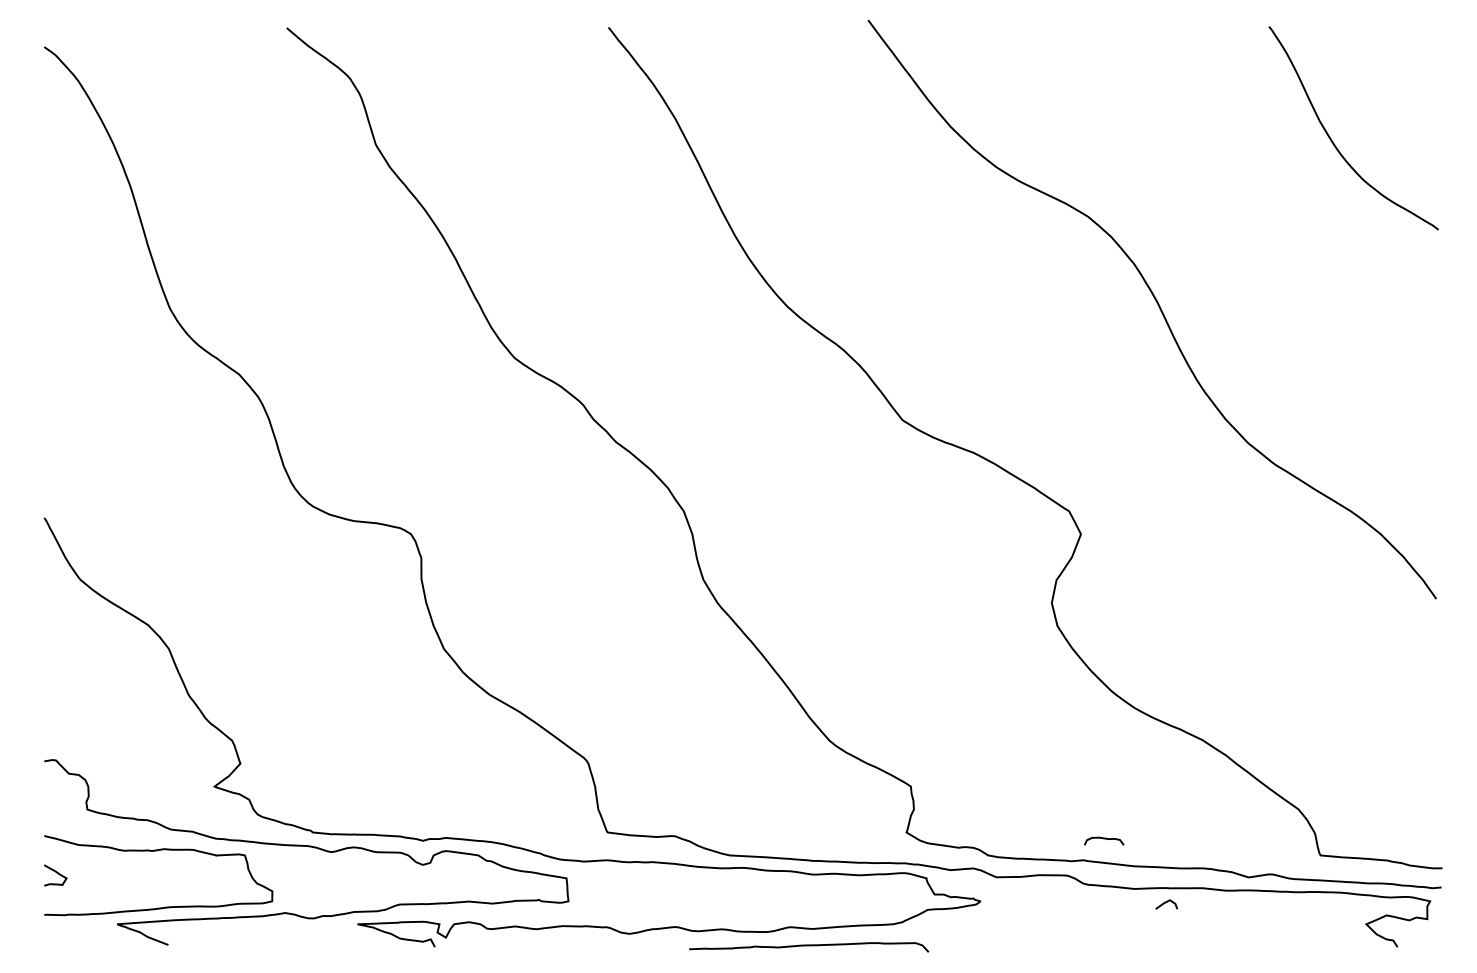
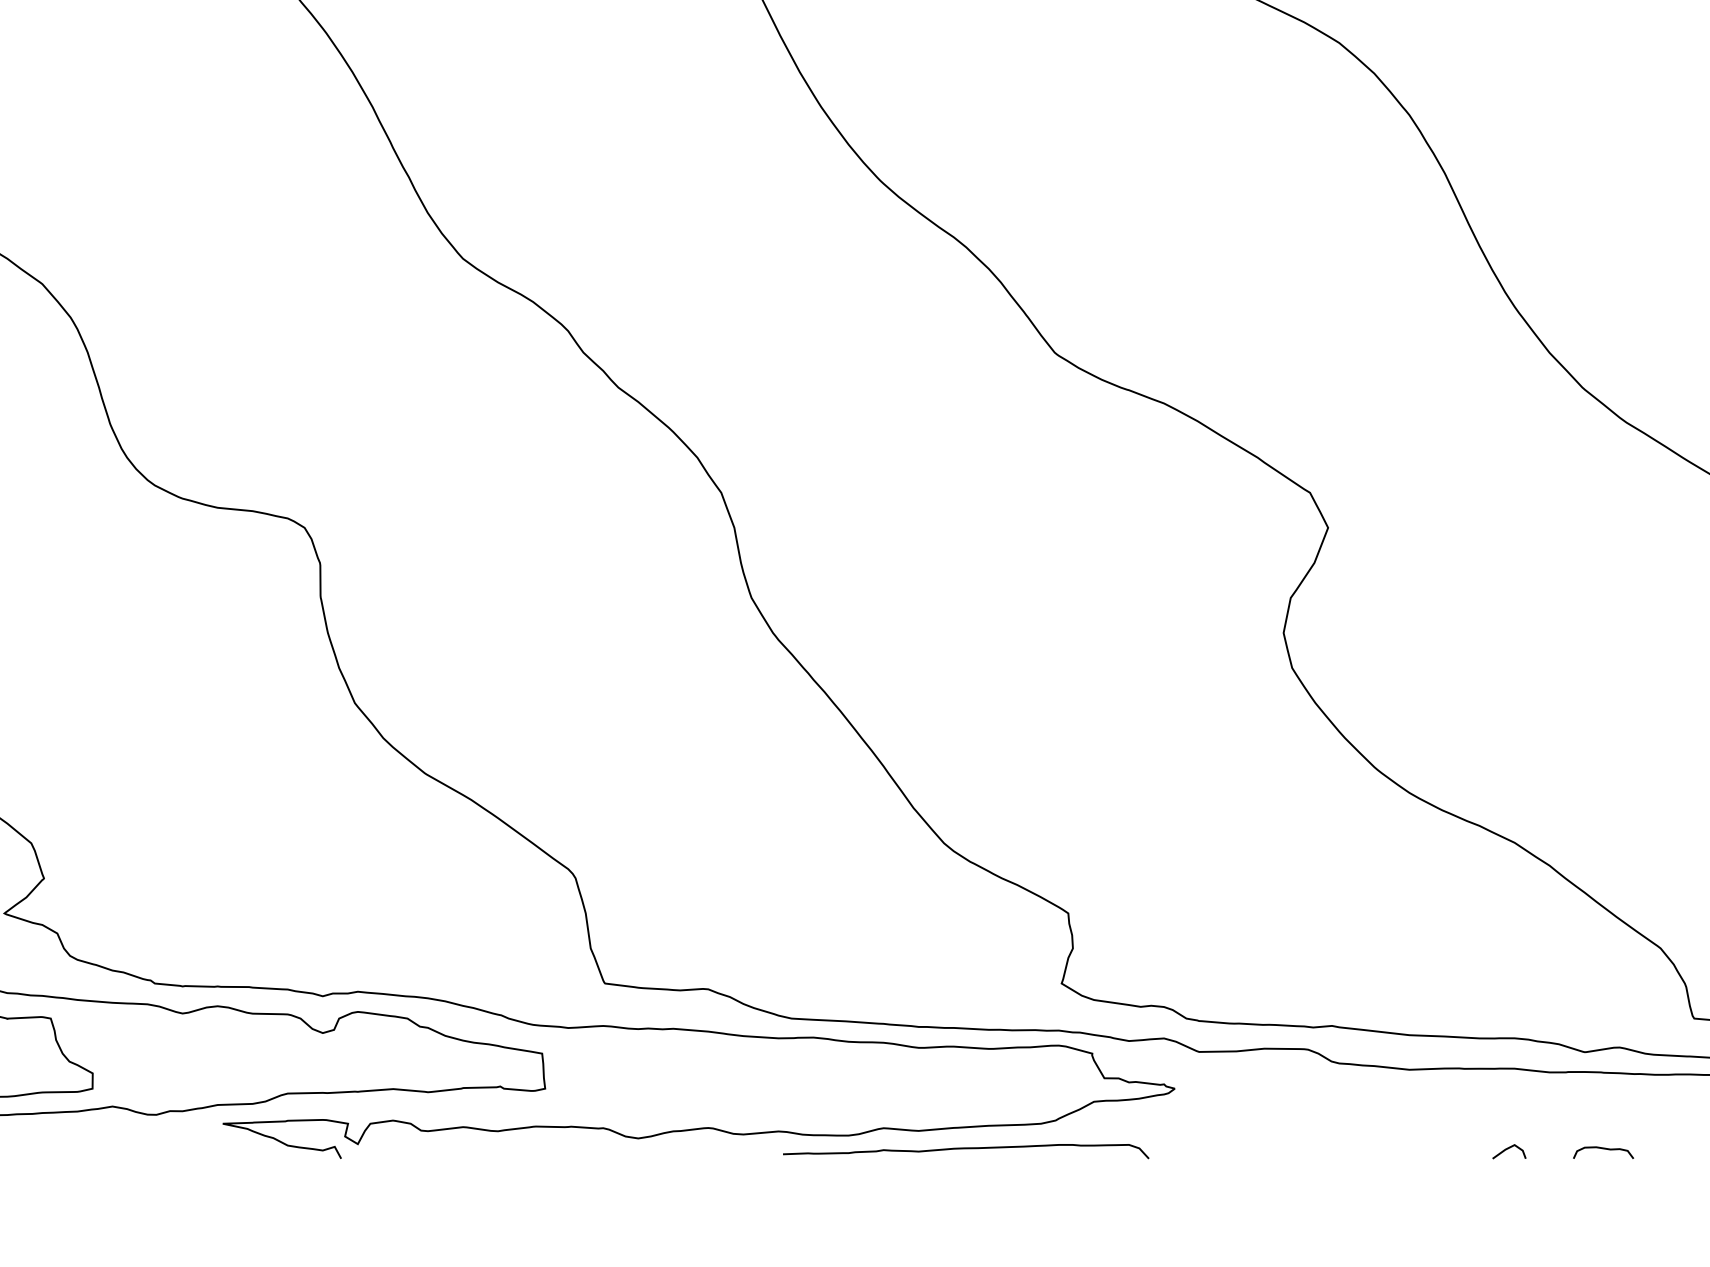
curve: (1104, 839) -> (1603, 1150), moved
line: (1165, 903) -> (1507, 1150), moved
curve: (809, 946) -> (966, 1150), moved

